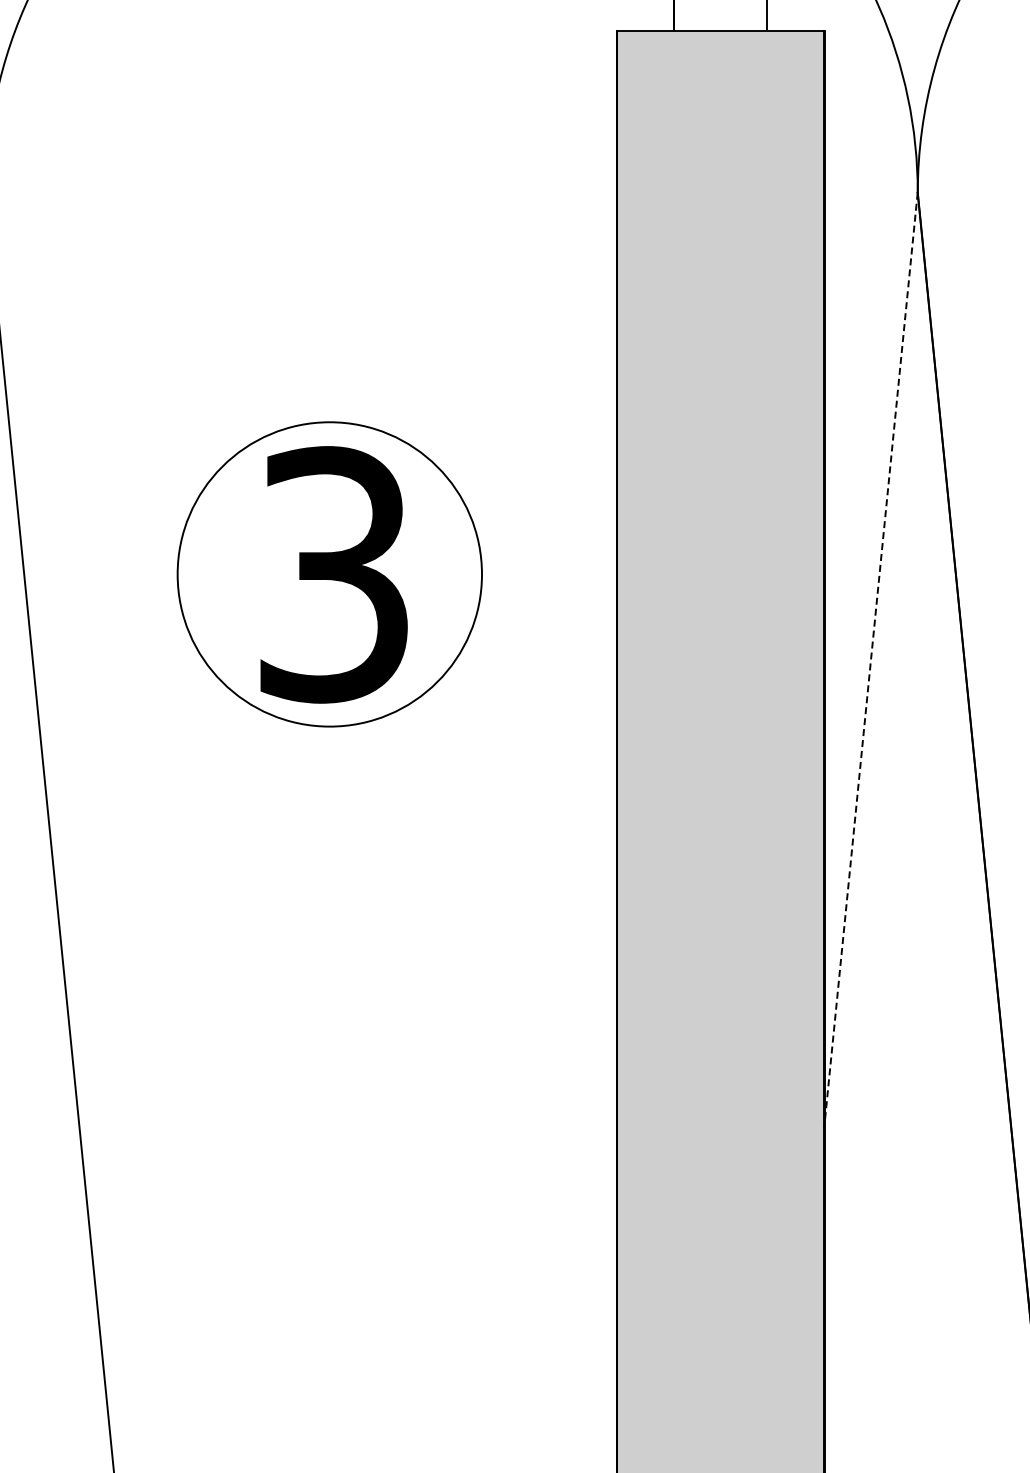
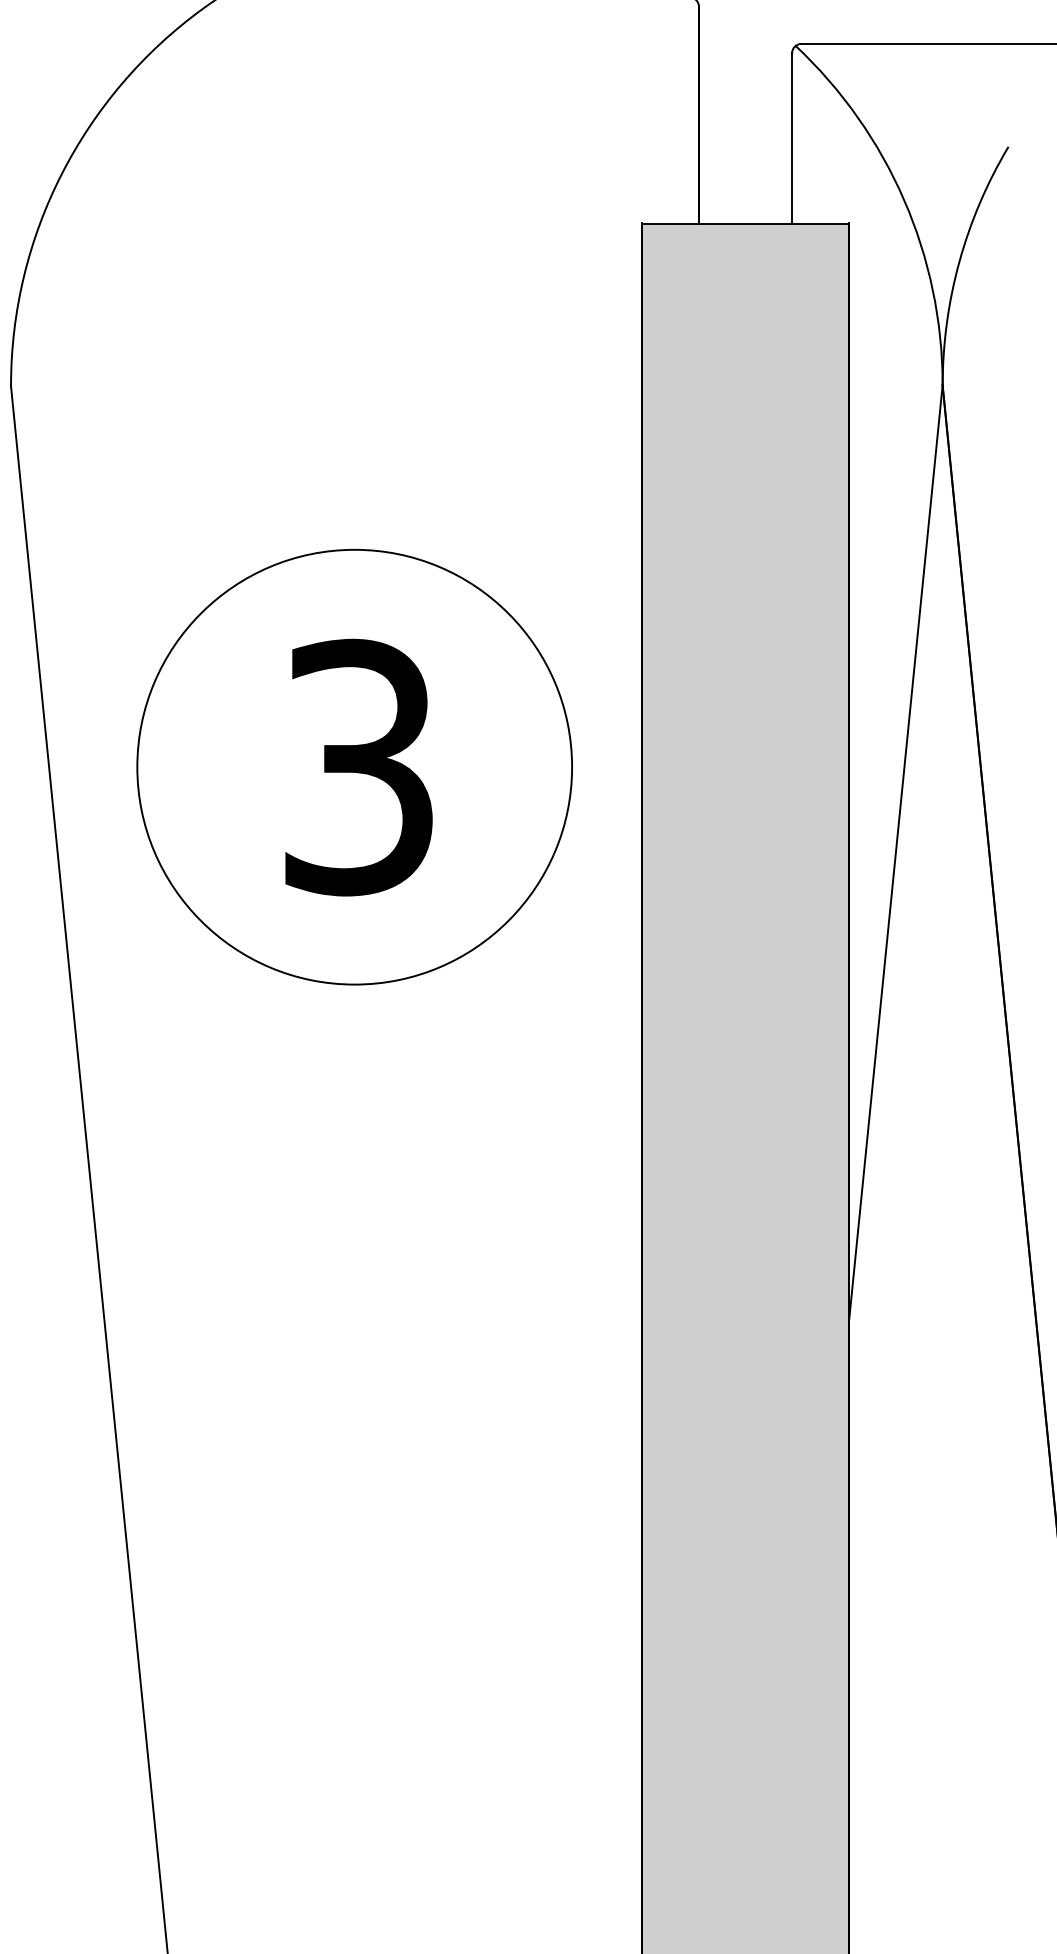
circle: (329, 573) -> (354, 766), size x1.43
line: (870, 660) -> (895, 853), dashed -> solid

